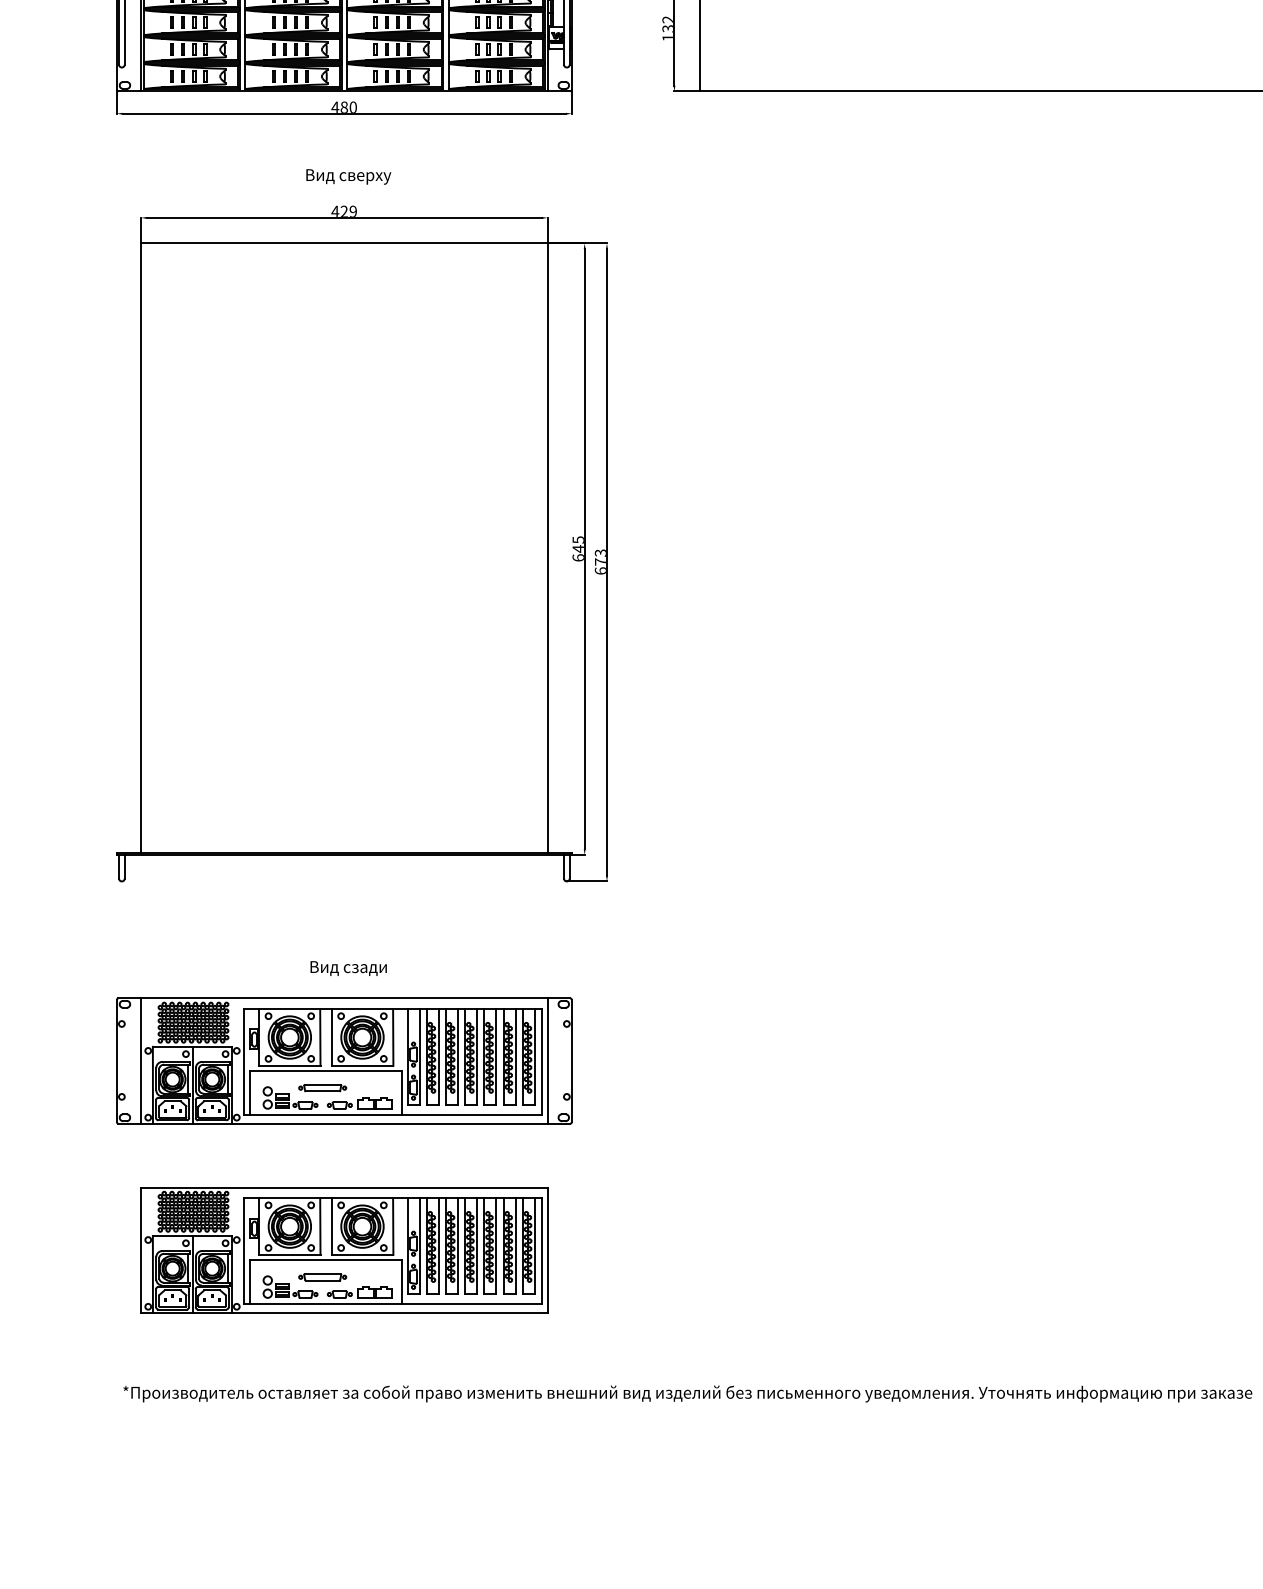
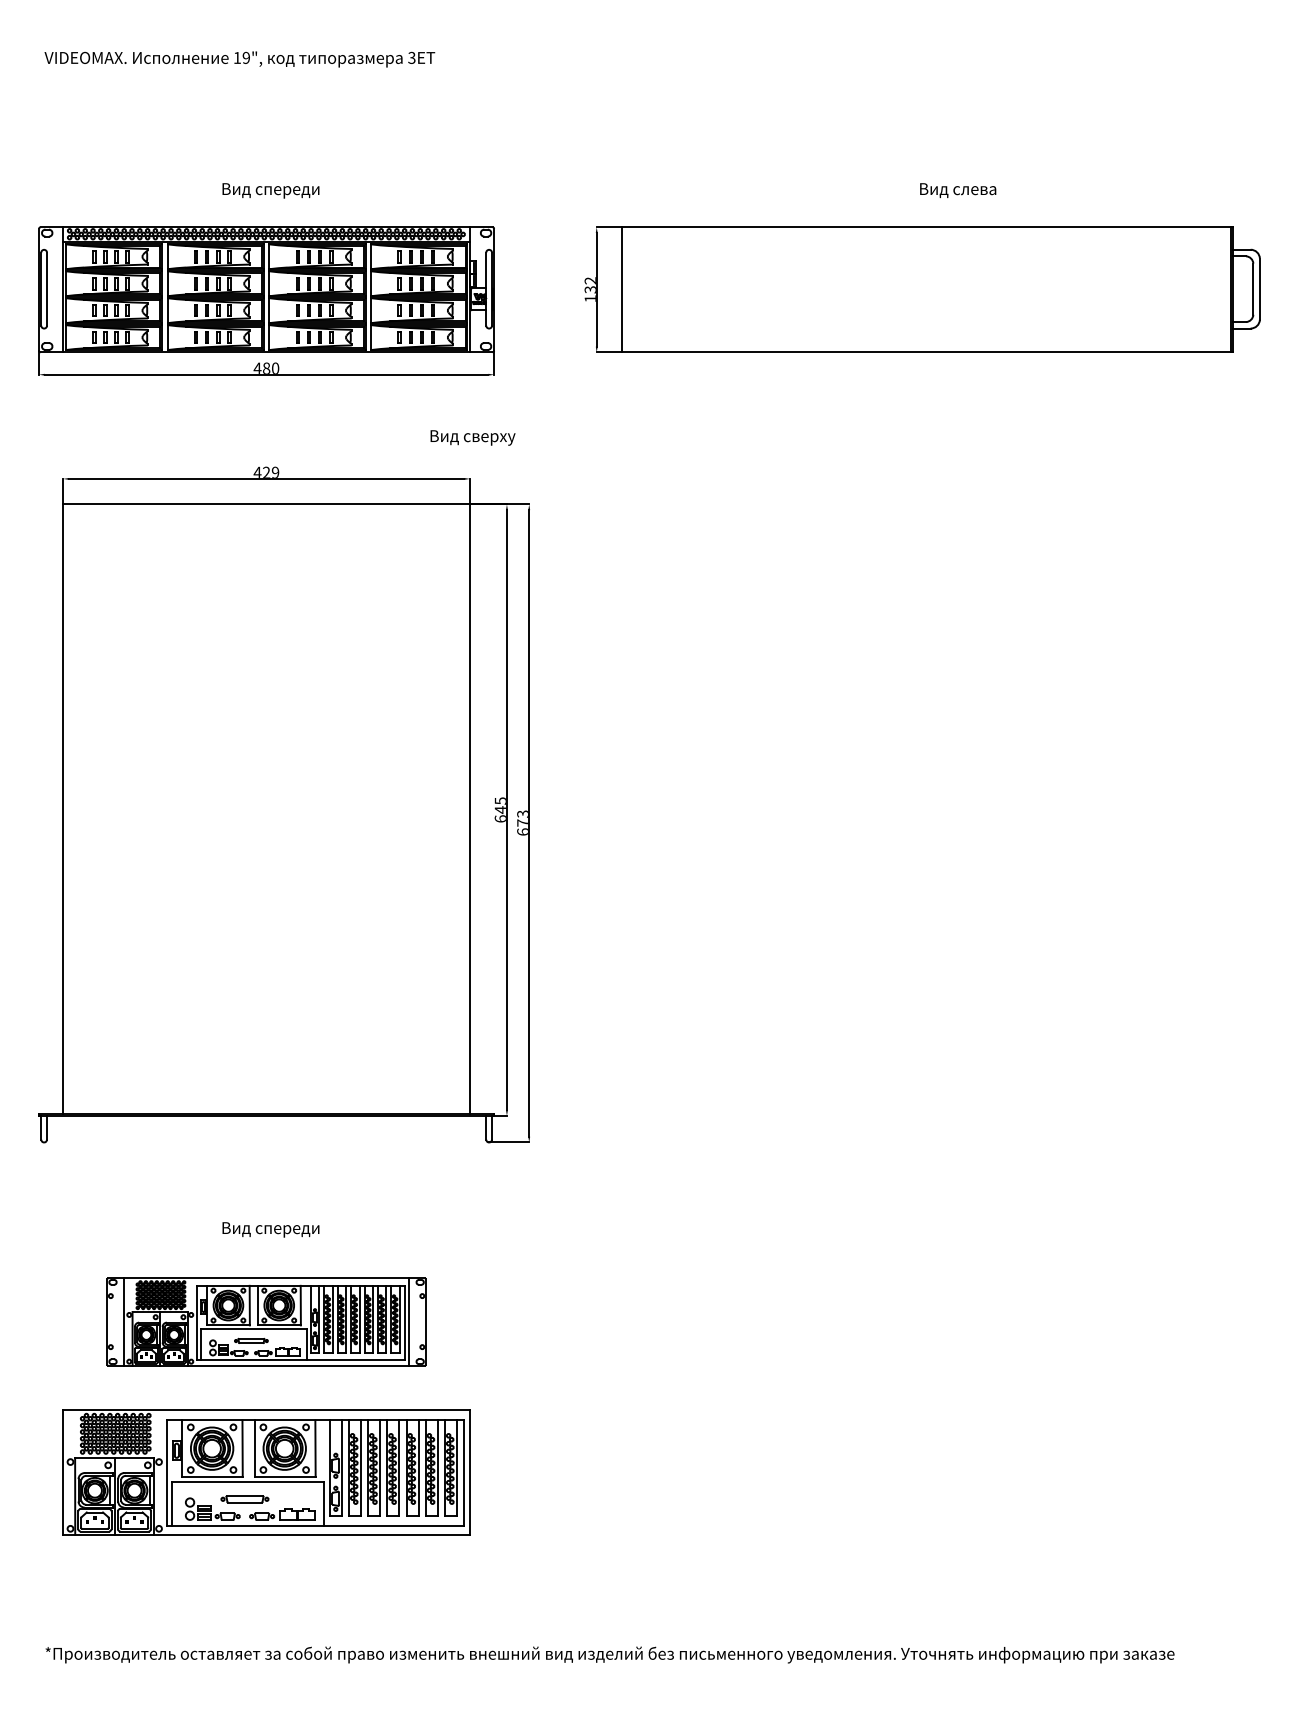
text: (348, 176) -> (472, 437), moved
text: (348, 968) -> (270, 1229), Вид сзади -> Вид спереди
part: (344, 1060) -> (266, 1321), size x0.7
part: (344, 1250) -> (266, 1472), moved

